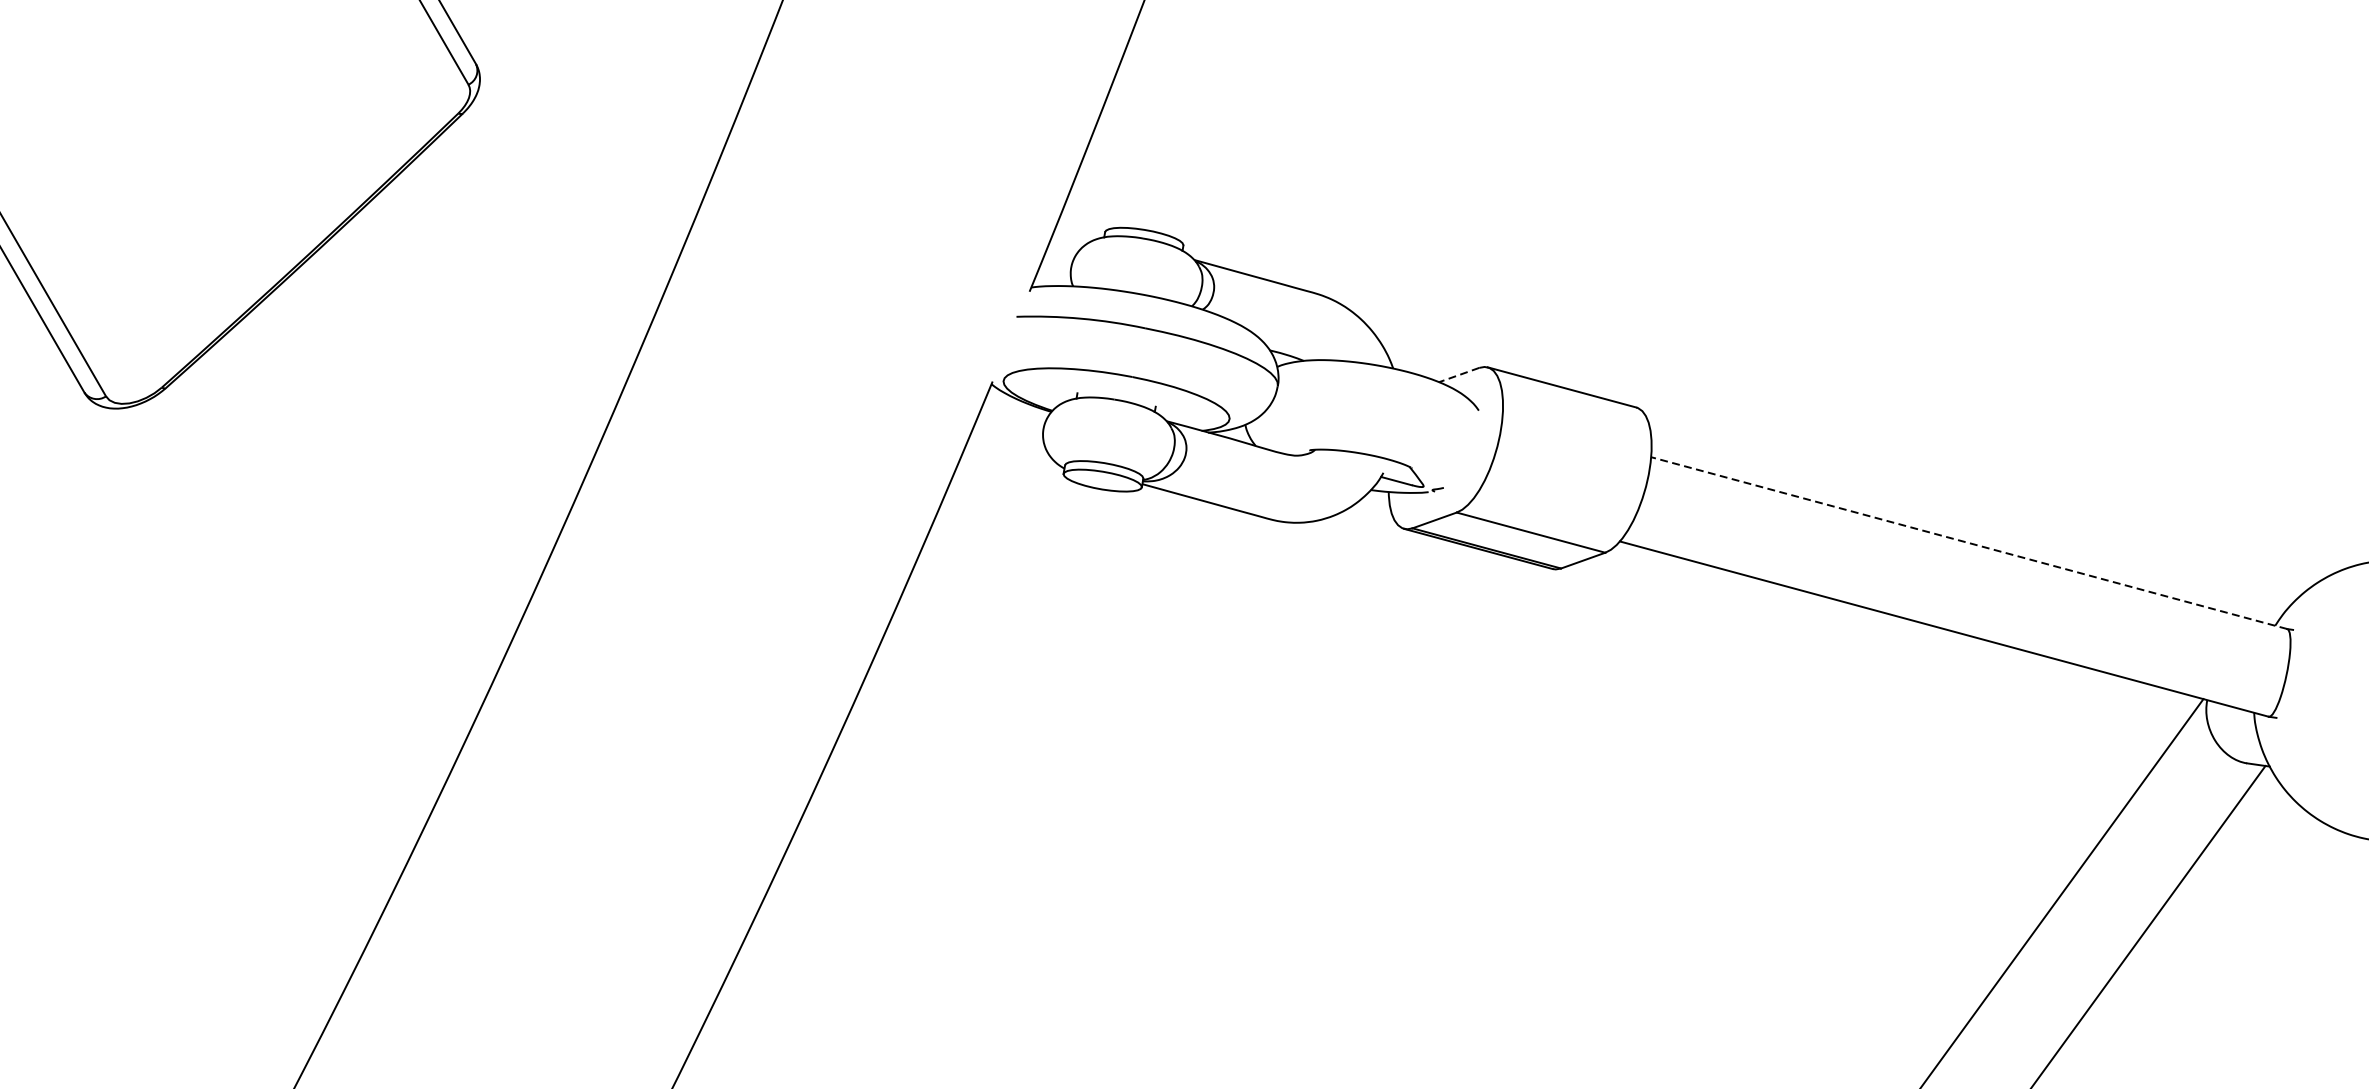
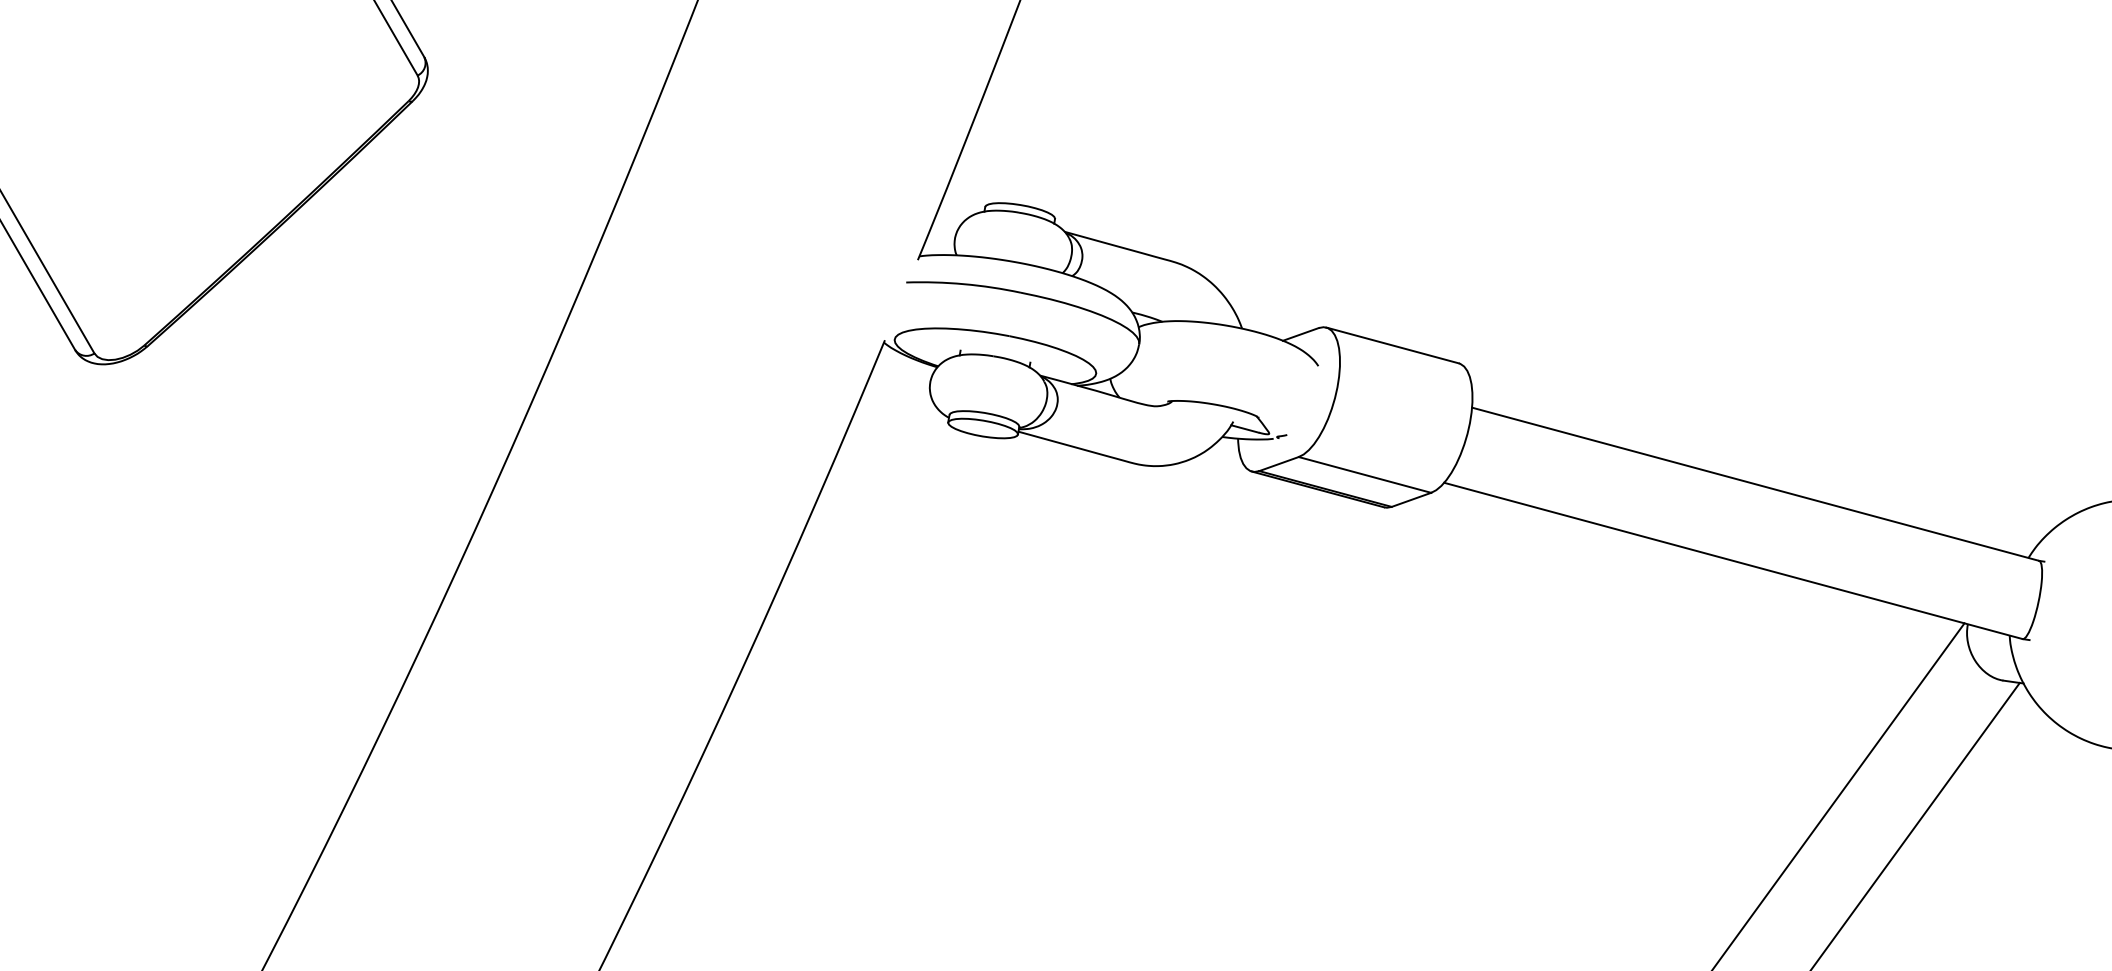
line: (1458, 375) -> (1300, 334), dashed -> solid
line: (1969, 543) -> (1755, 484), dashed -> solid

